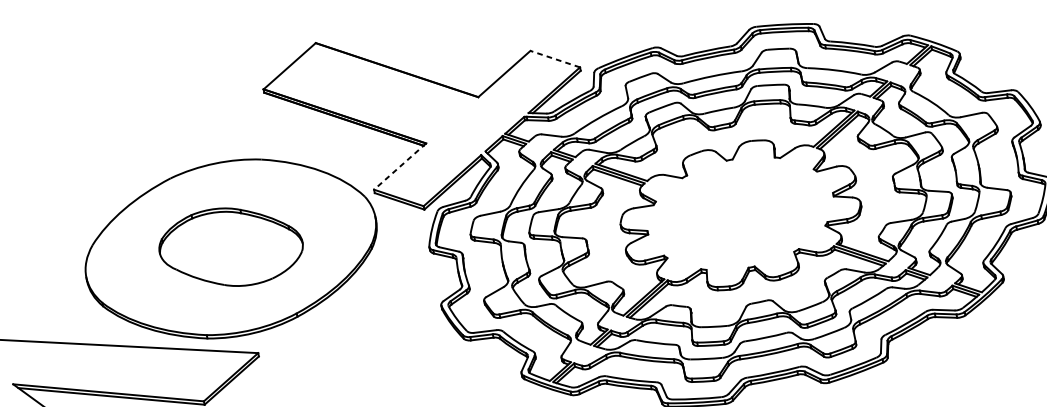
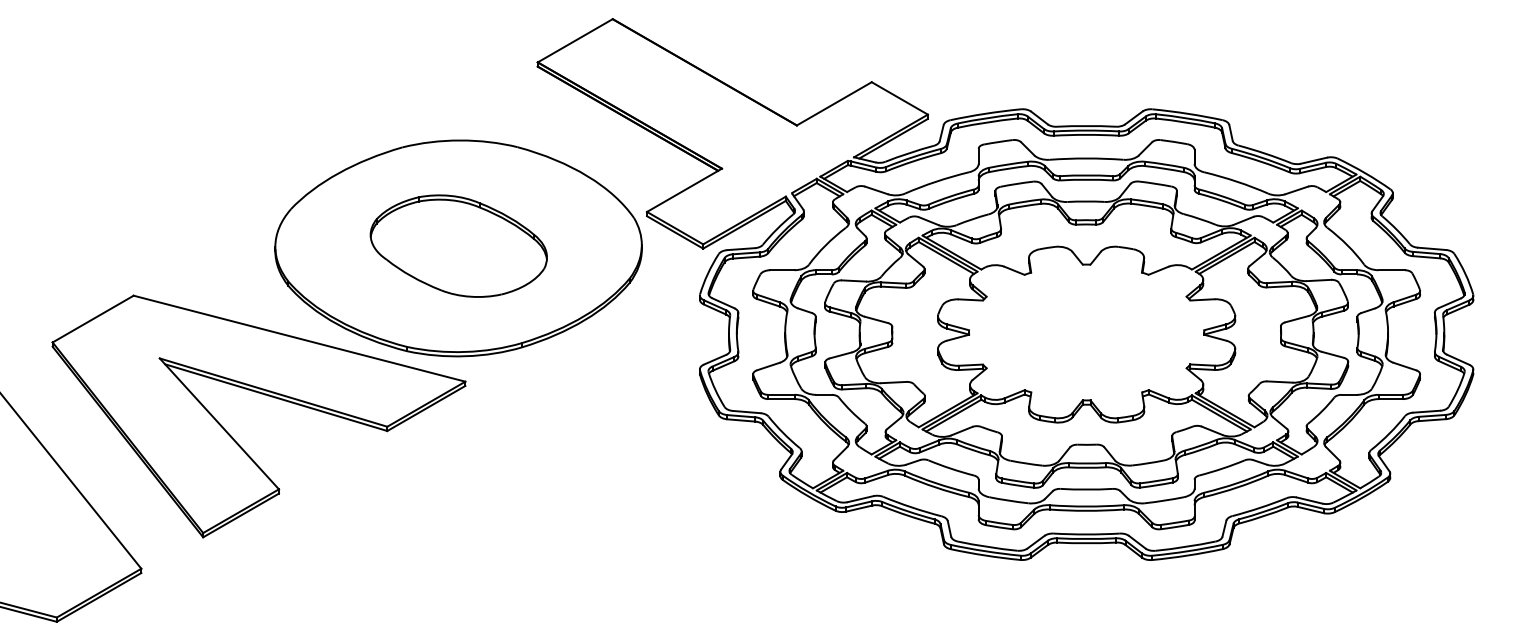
line: (554, 59) -> (899, 98), dashed -> solid
line: (400, 166) -> (684, 190), dashed -> solid

